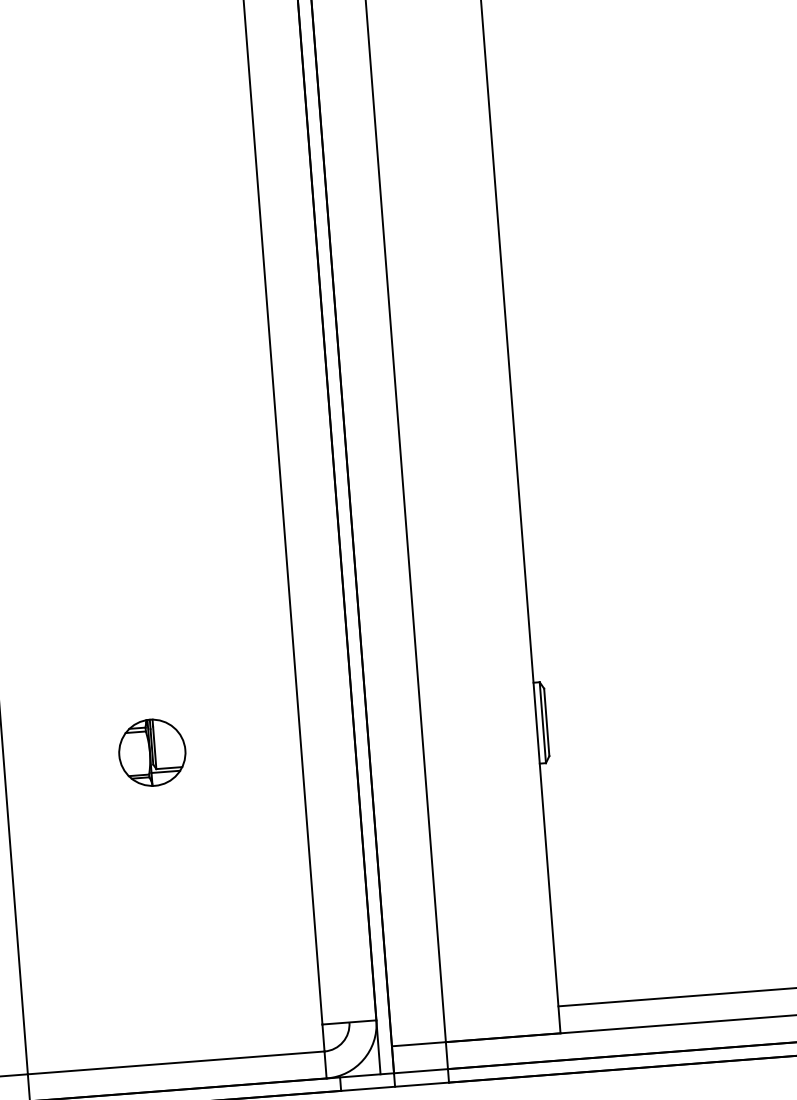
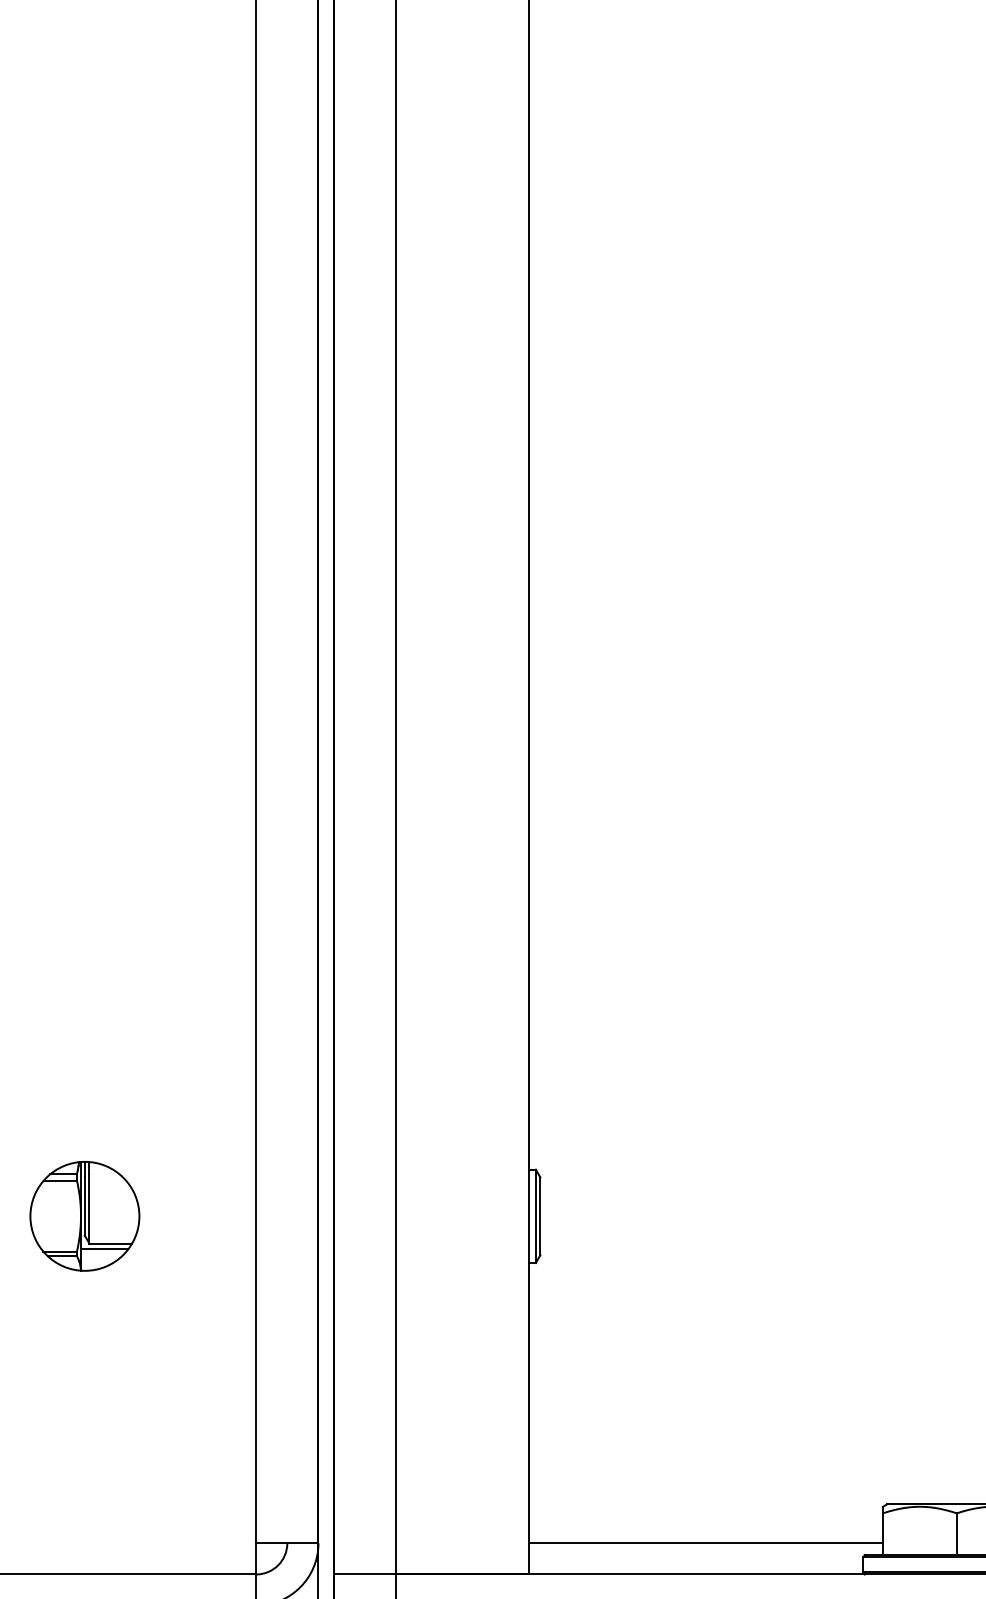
part: (151, 752) -> (84, 1216), size x1.43

